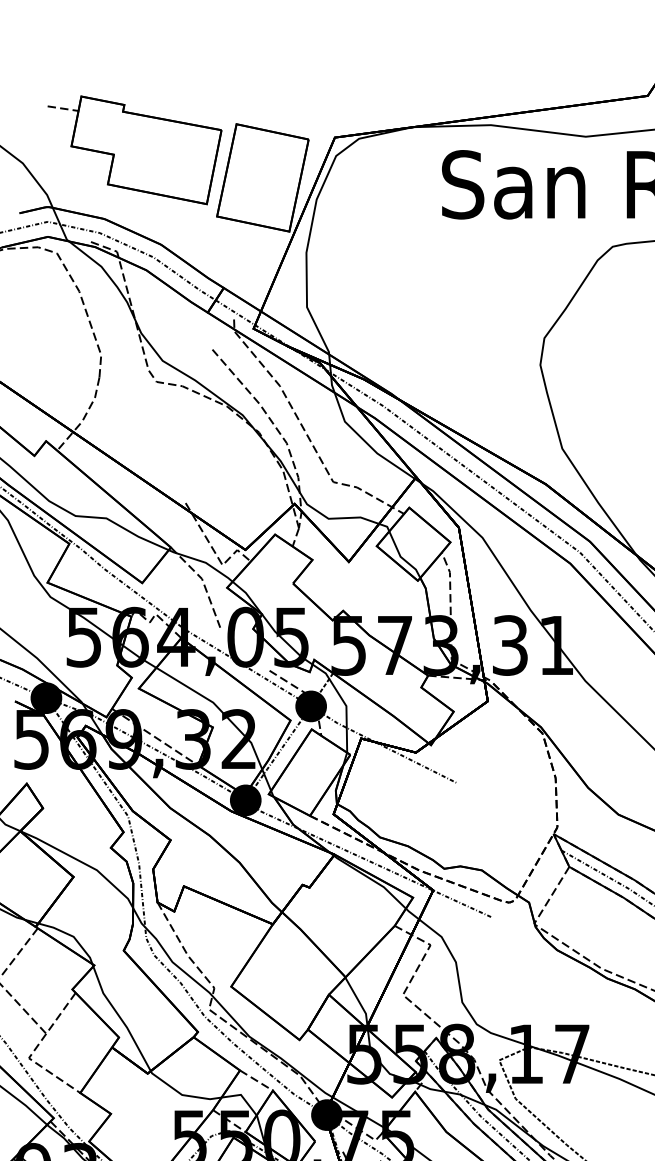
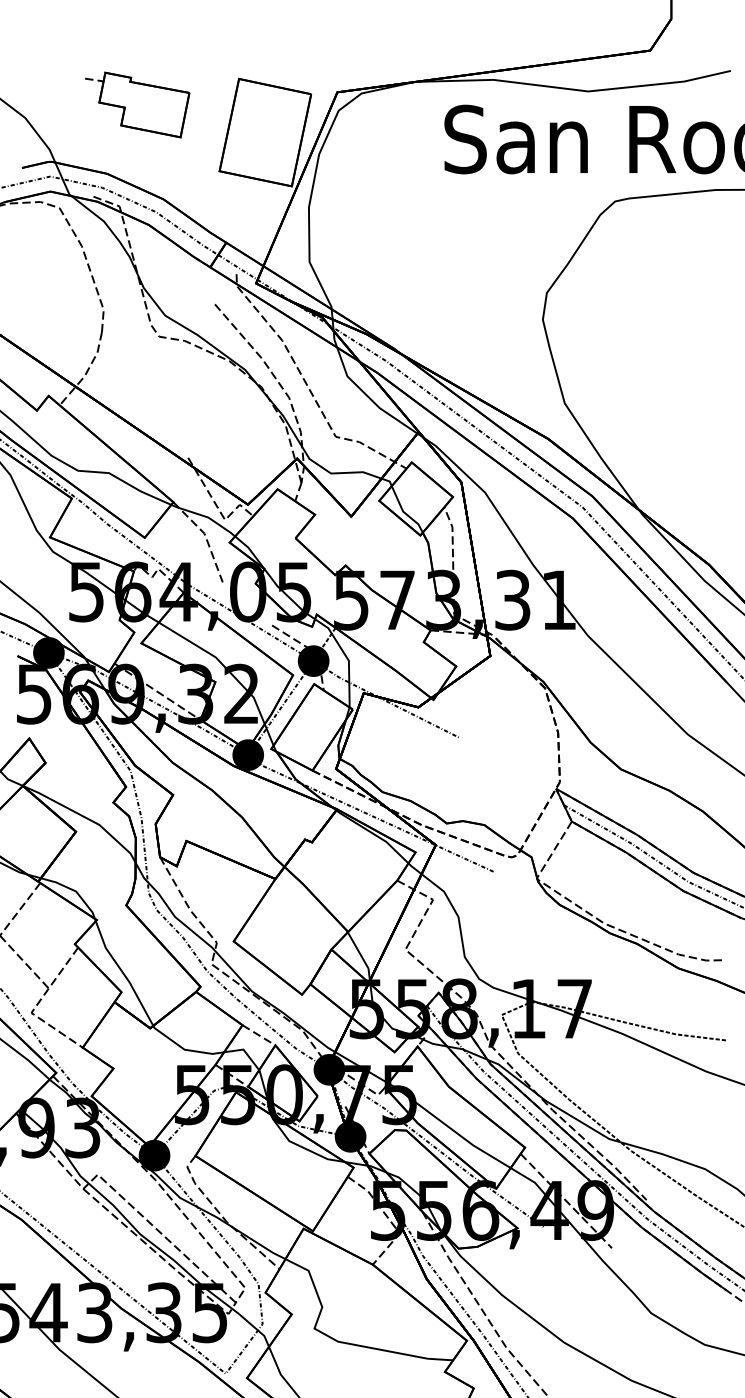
part: (135, 149) -> (137, 104), size x0.6

